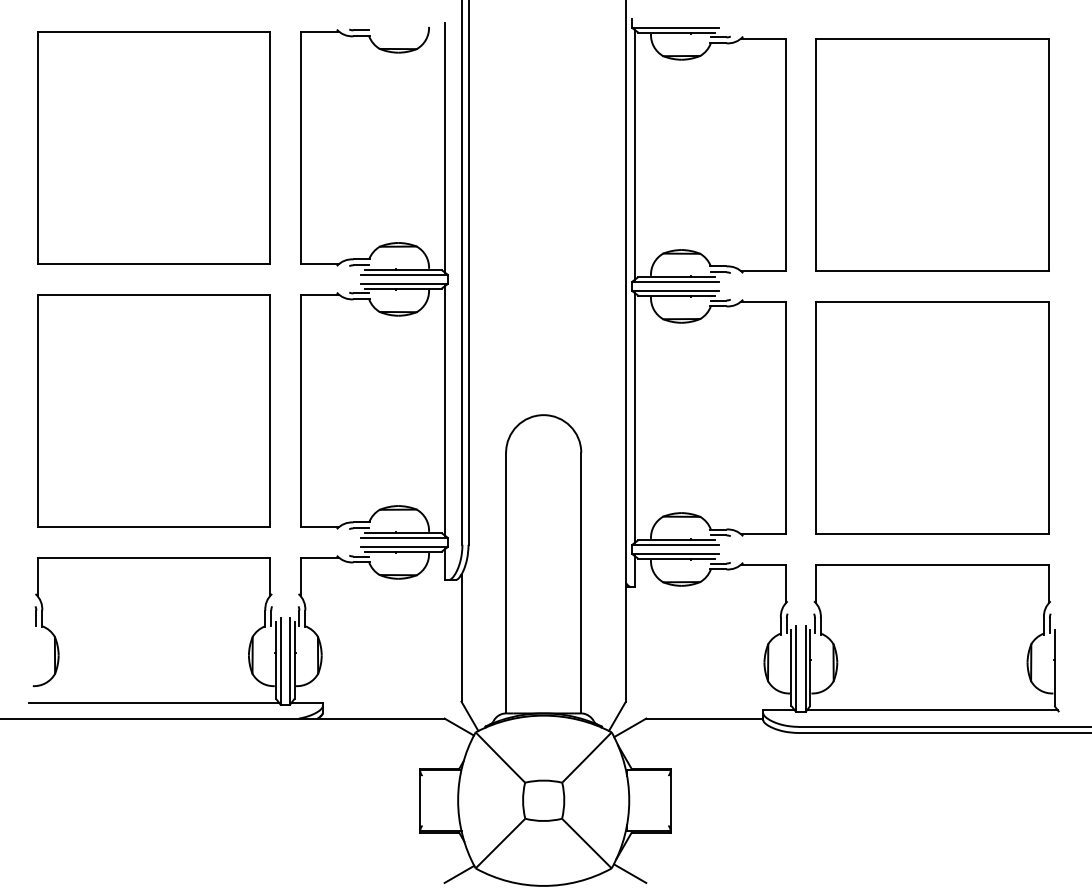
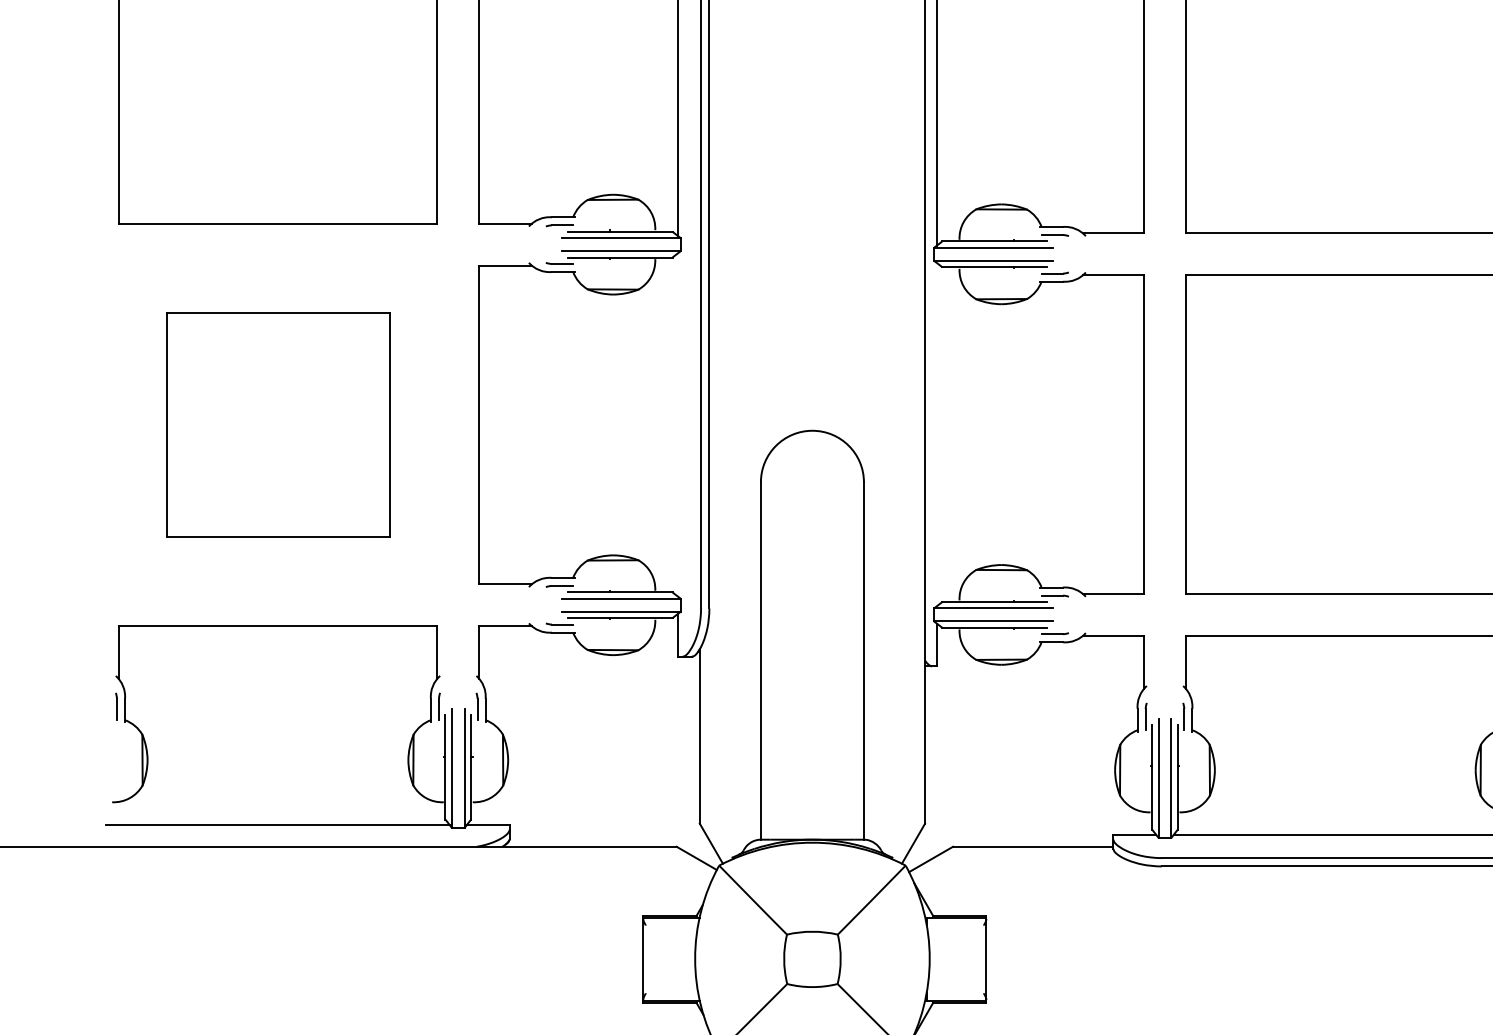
part: (153, 410) -> (277, 424), size x0.7
line: (445, 410) -> (677, 424), removed
line: (634, 417) -> (936, 434), removed

